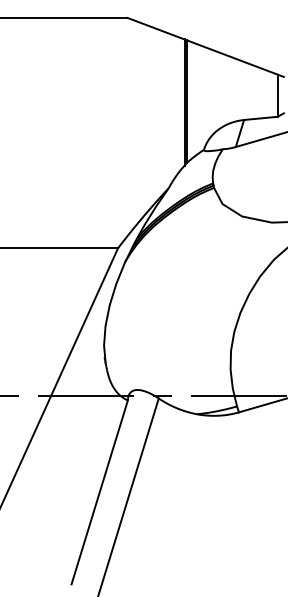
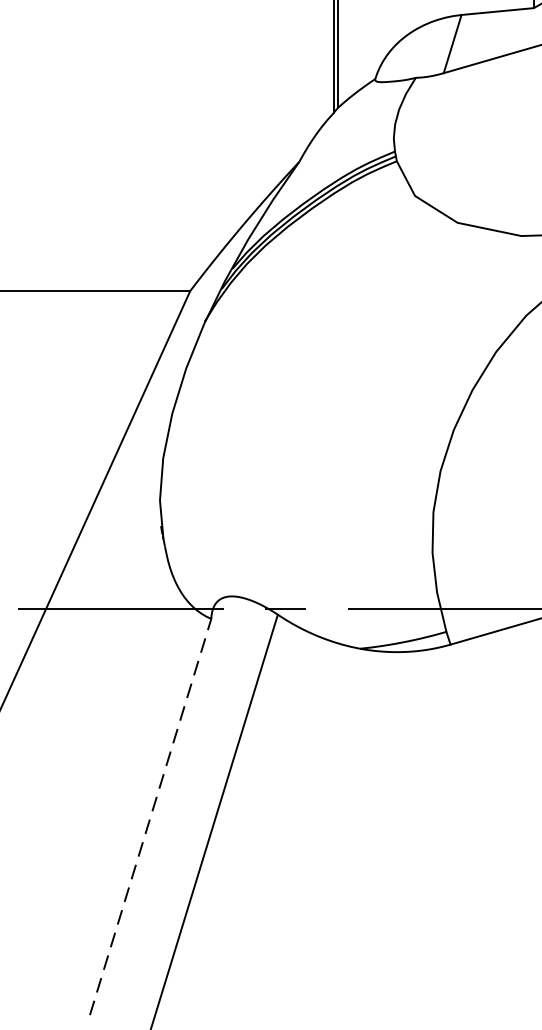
line: (99, 491) -> (150, 815), solid -> dashed

